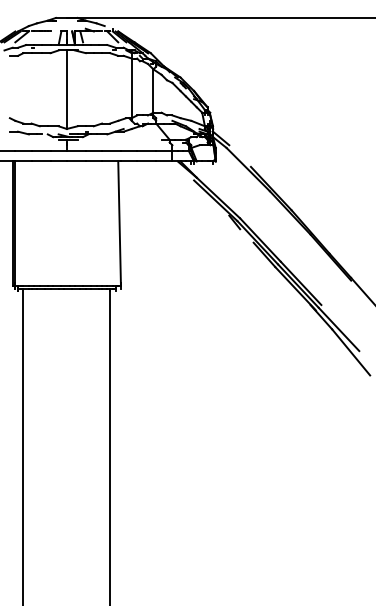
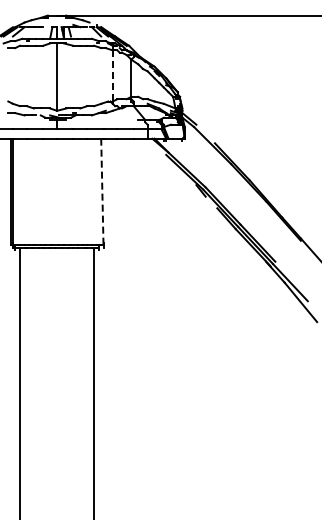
line: (131, 87) -> (112, 75), solid -> dashed
line: (119, 224) -> (102, 192), solid -> dashed

